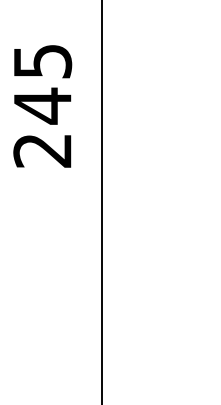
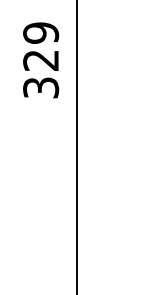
text: (43, 105) -> (41, 60), 245 -> 329

